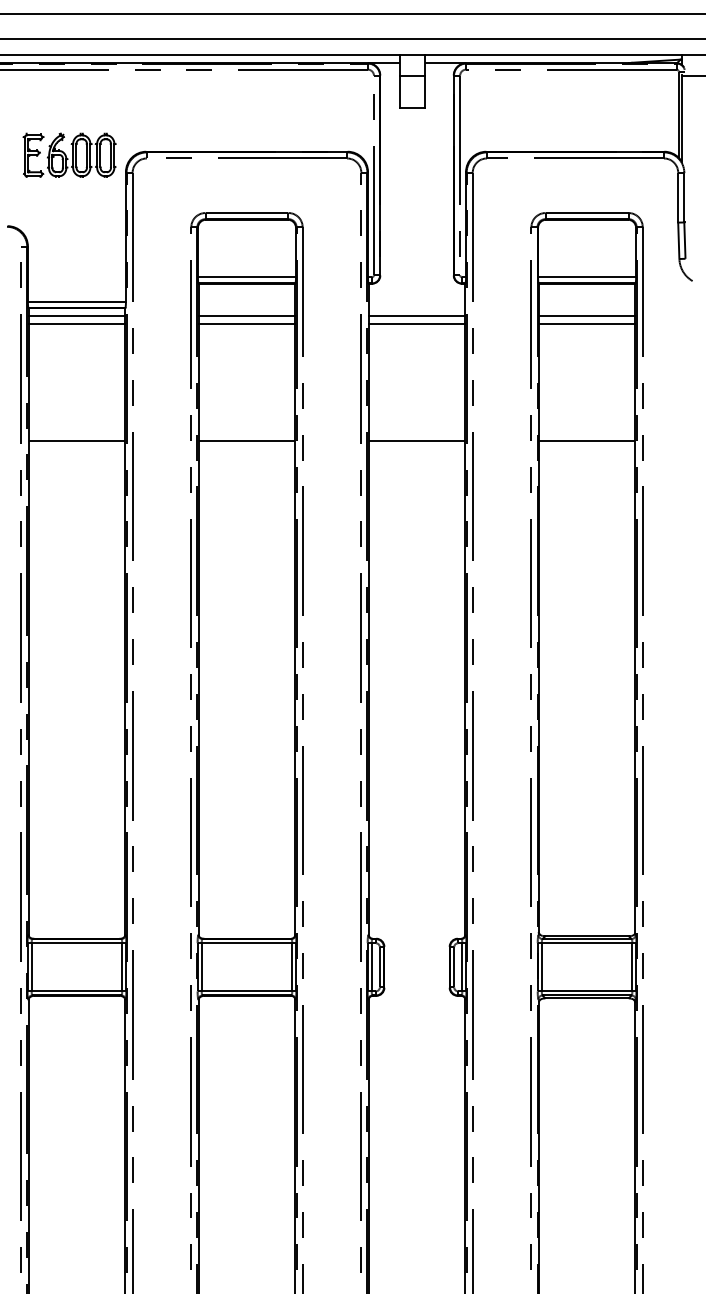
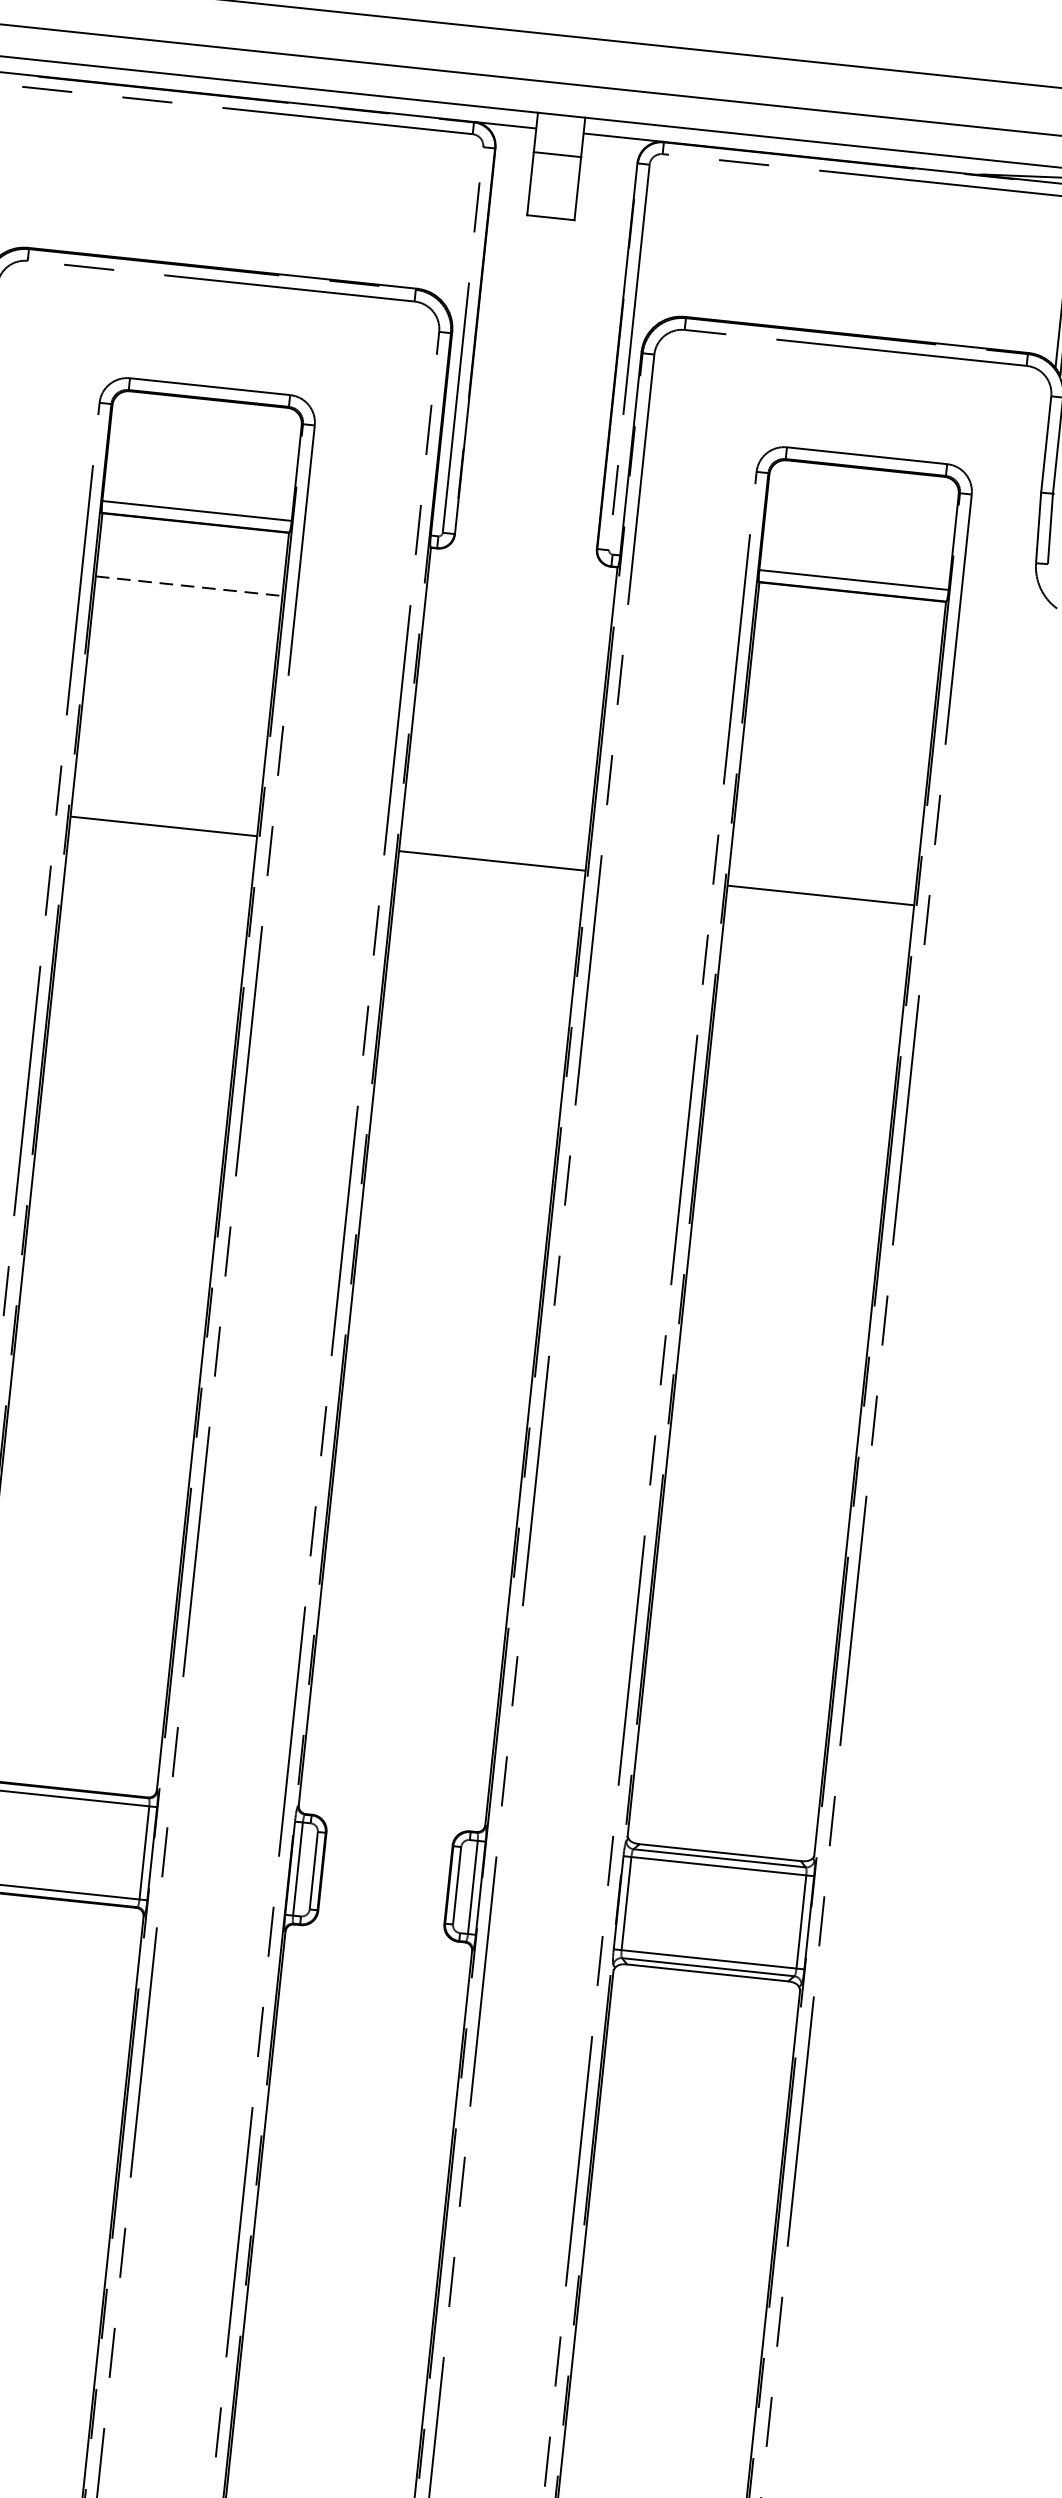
line: (247, 316) -> (190, 586), solid -> dashed
line: (416, 316) -> (516, 620), removed
line: (586, 316) -> (844, 655), removed
line: (246, 324) -> (186, 601), removed
line: (416, 324) -> (514, 636), removed
line: (586, 324) -> (843, 670), removed

